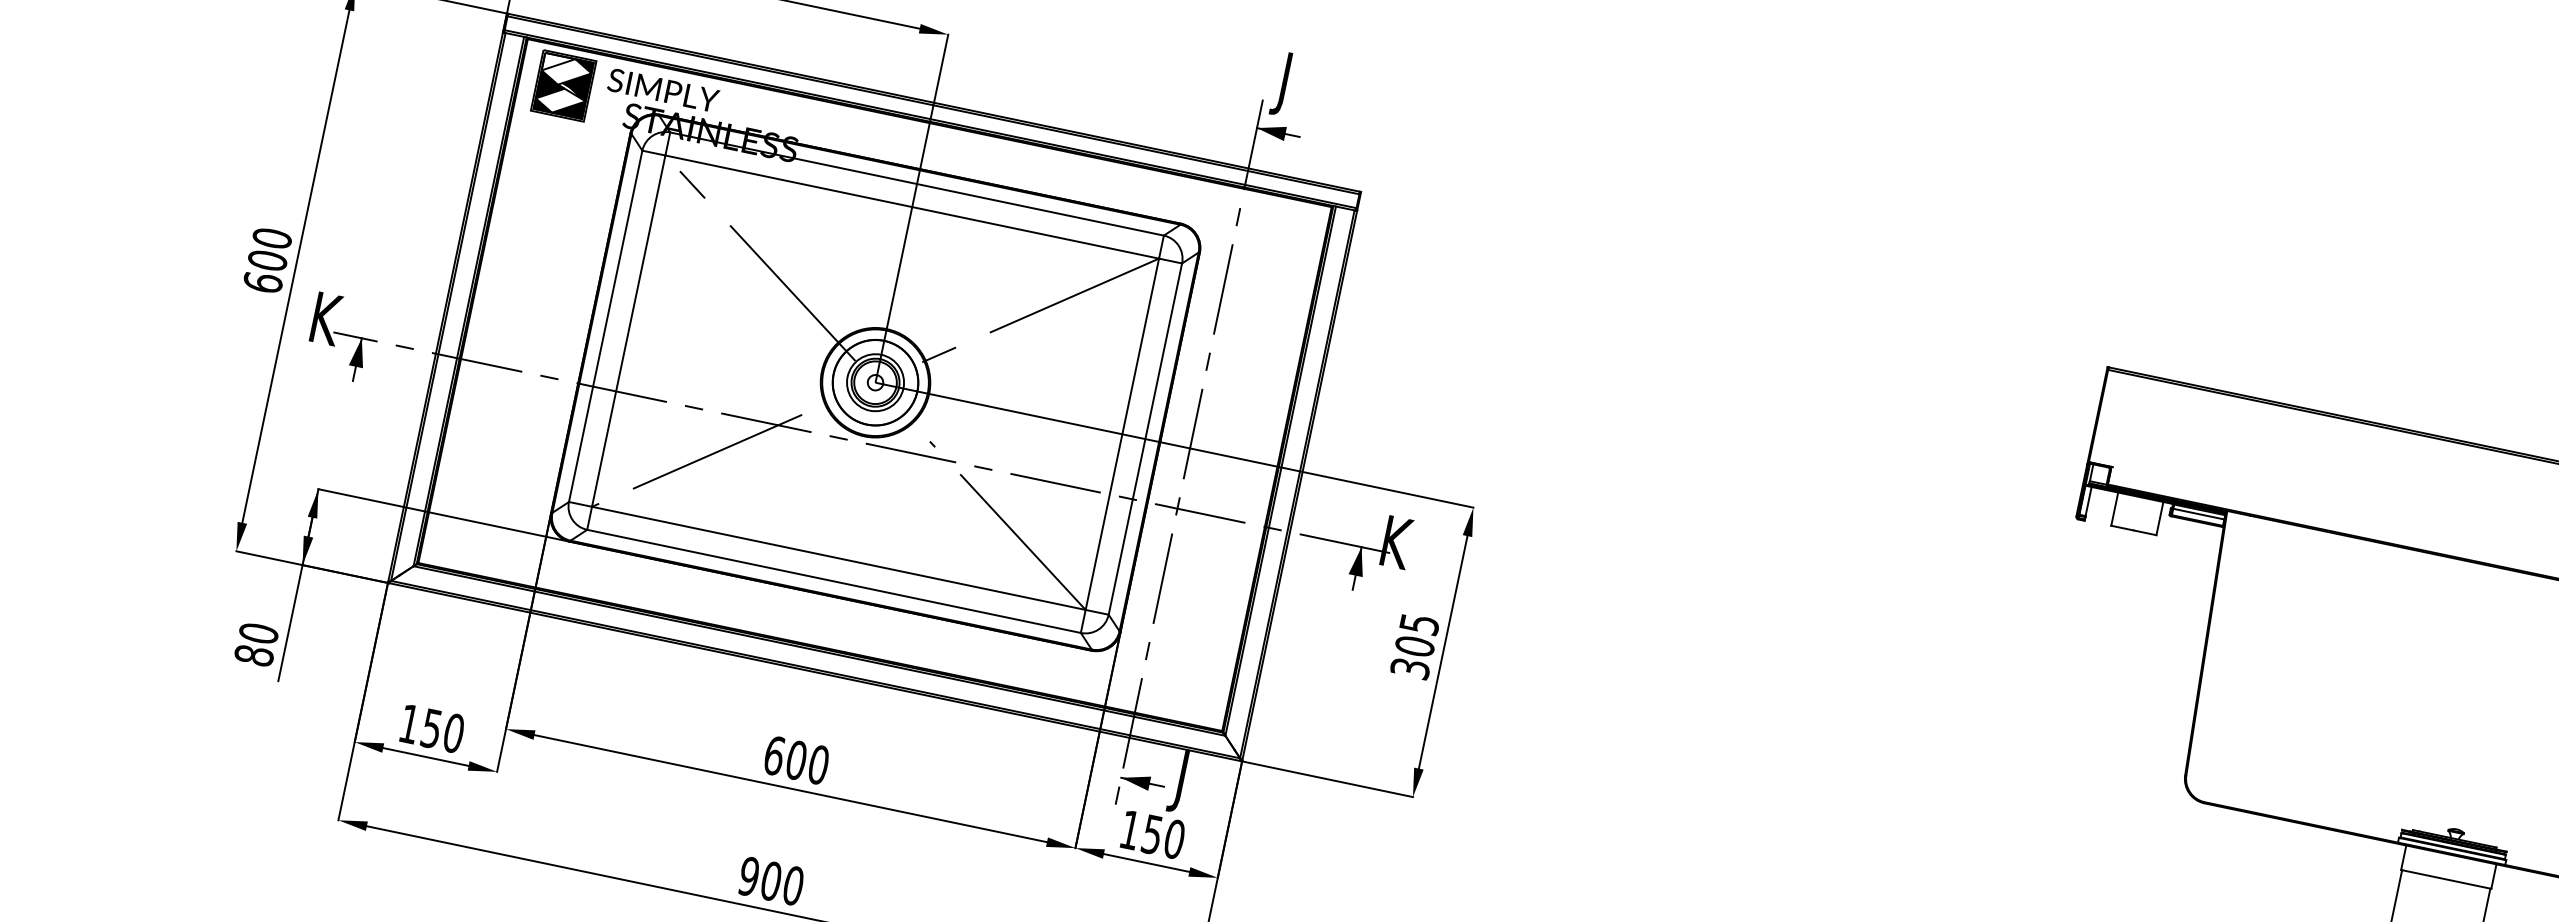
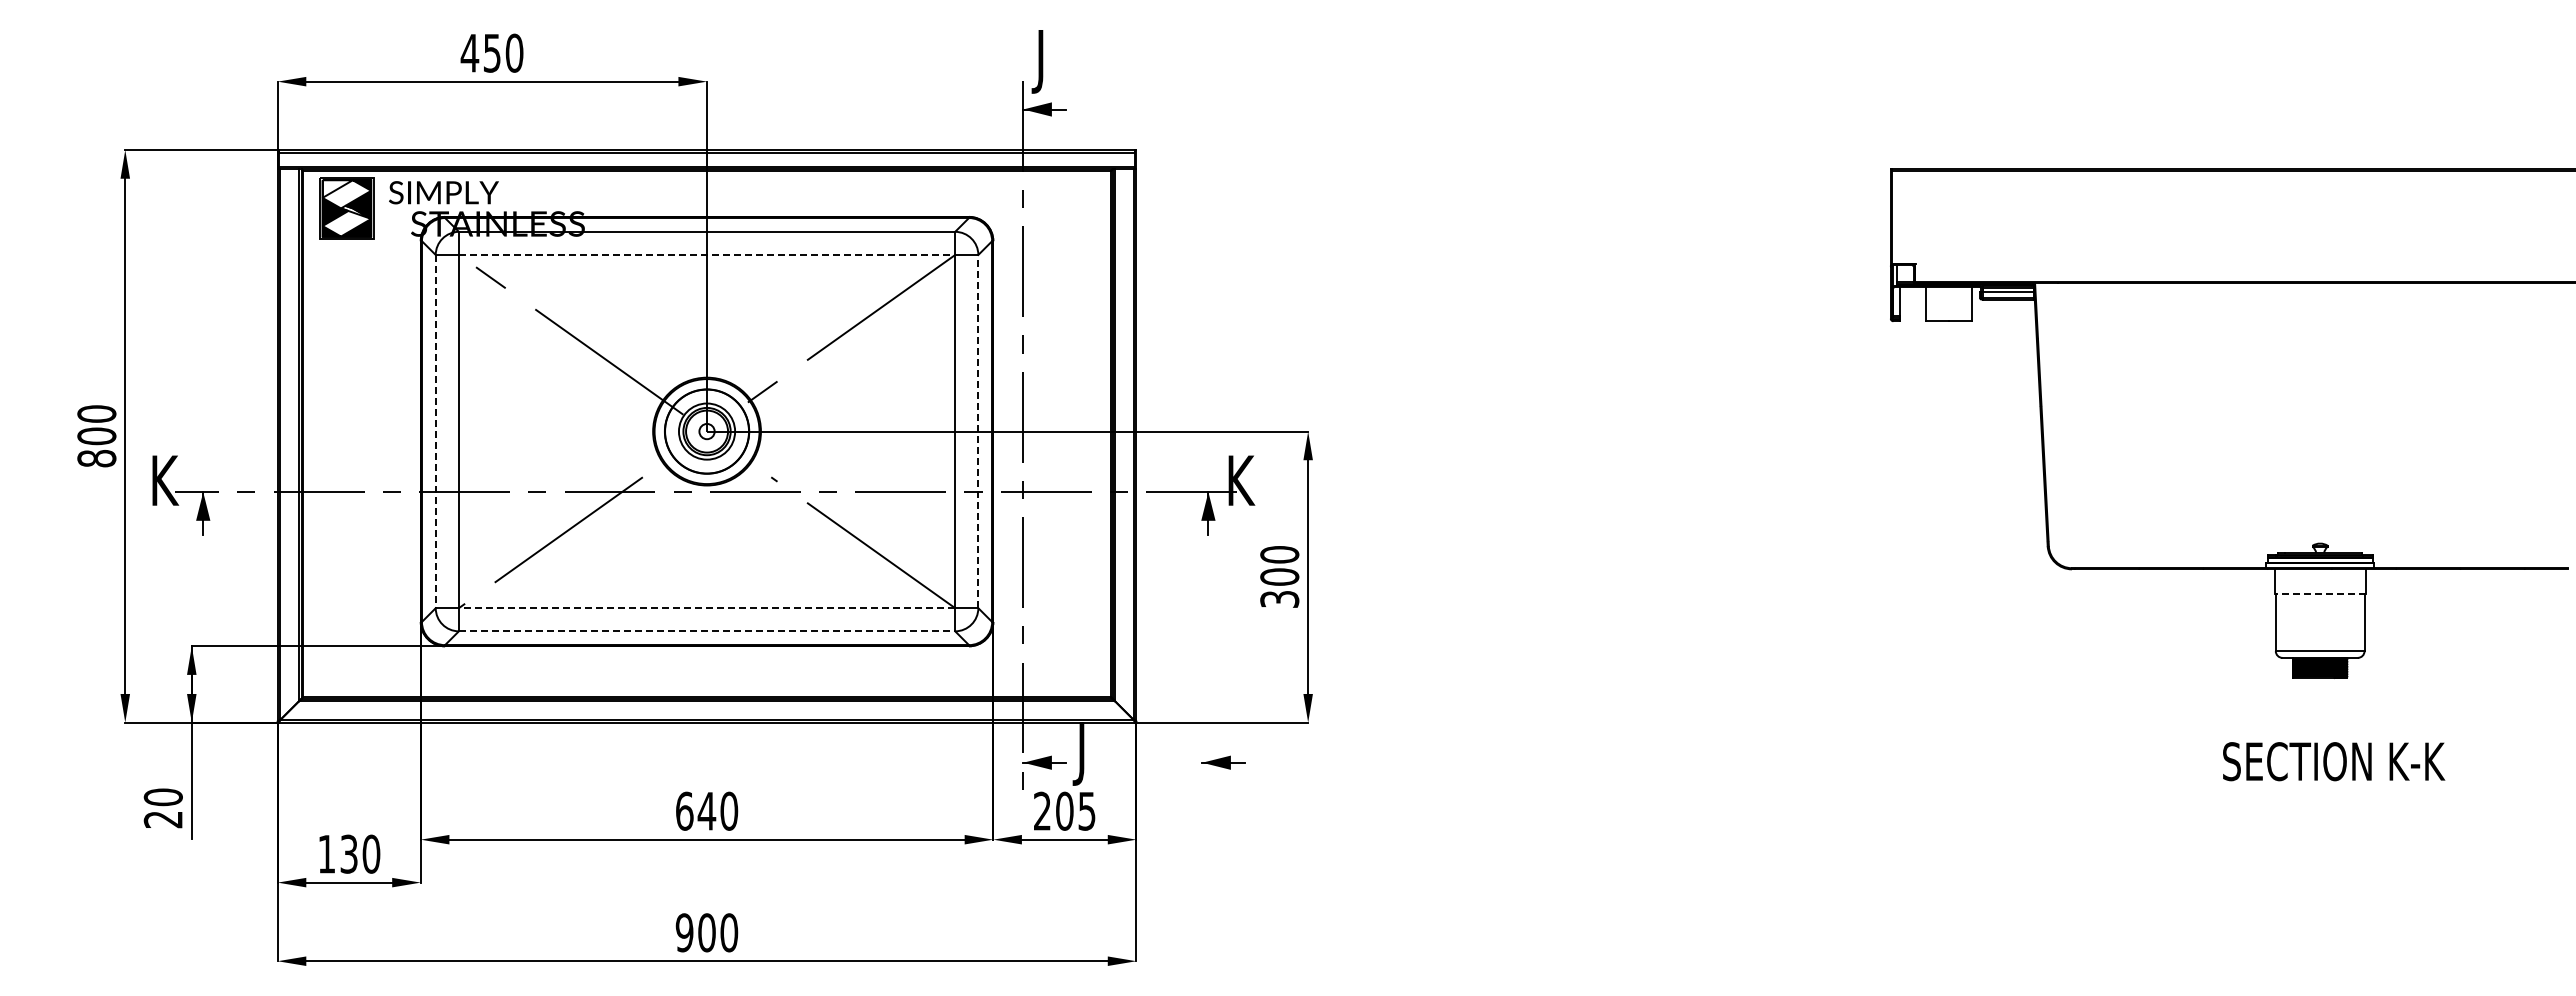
line: (912, 207) -> (707, 255), solid -> dashed
text: (262, 282) -> (96, 458), 600 -> 800
line: (605, 326) -> (435, 431), solid -> dashed
line: (1145, 439) -> (978, 431), solid -> dashed
line: (838, 558) -> (706, 608), solid -> dashed
line: (834, 581) -> (707, 631), solid -> dashed
text: (1419, 623) -> (1279, 554), 305 -> 300
text: (253, 655) -> (162, 819), 80 -> 20
text: (432, 728) -> (349, 853), 150 -> 130
text: (796, 759) -> (706, 810), 600 -> 640
part: (1320, 819) -> (1223, 762), added
text: (1152, 833) -> (1064, 810), 150 -> 205
line: (2445, 878) -> (2319, 593), solid -> dashed

